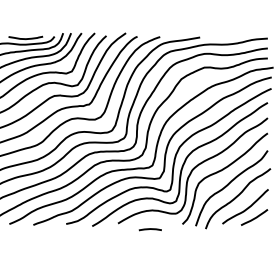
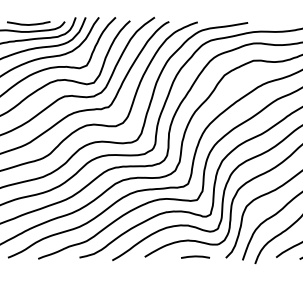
line: (149, 229) -> (194, 256), moved

